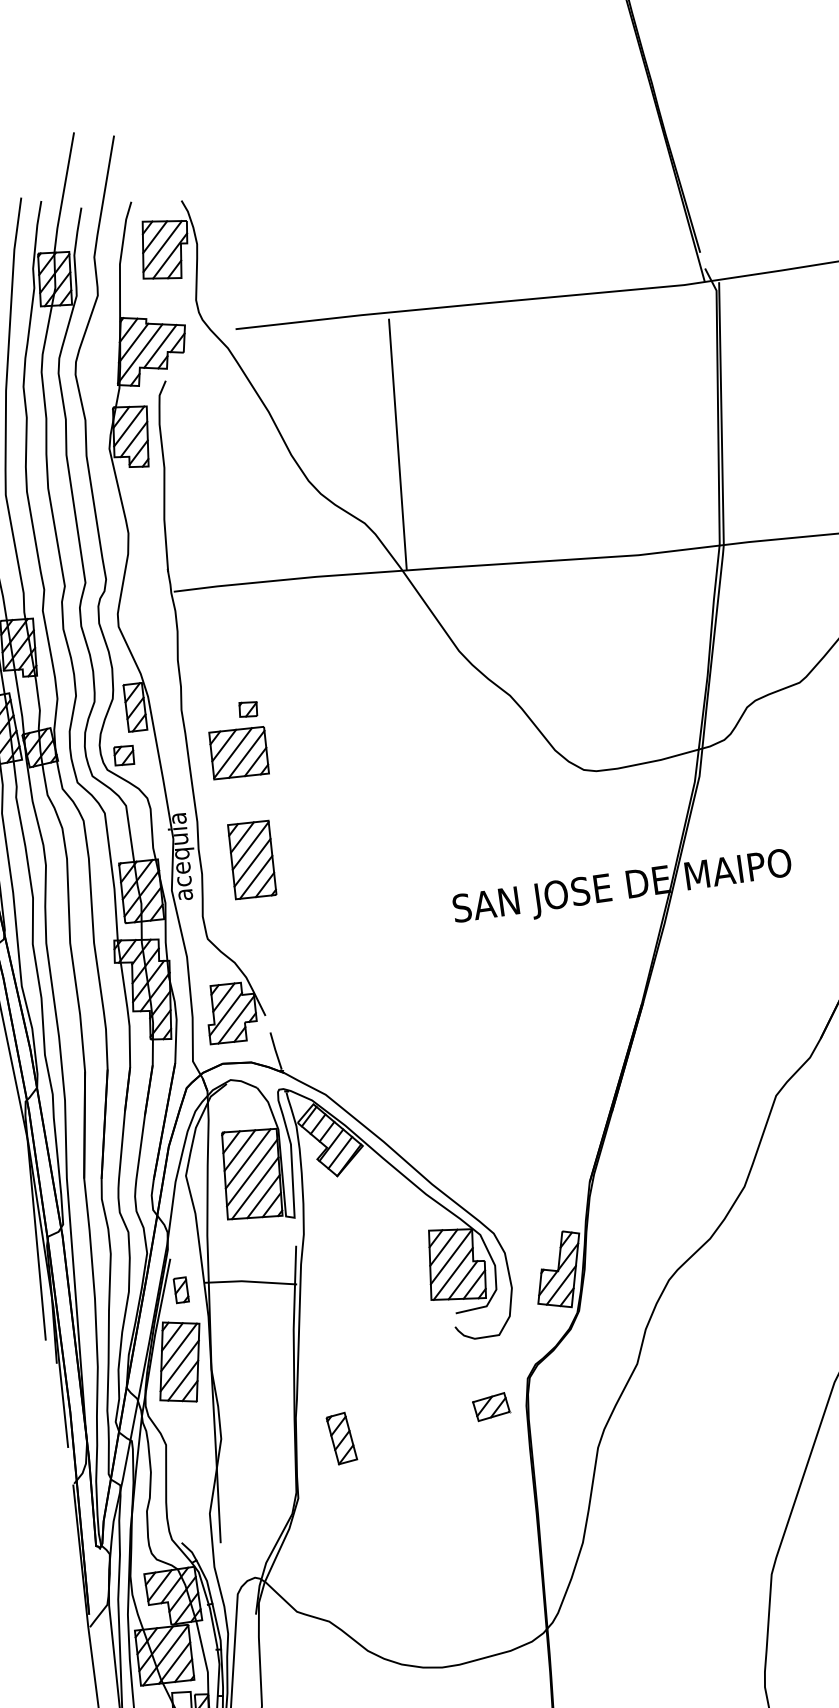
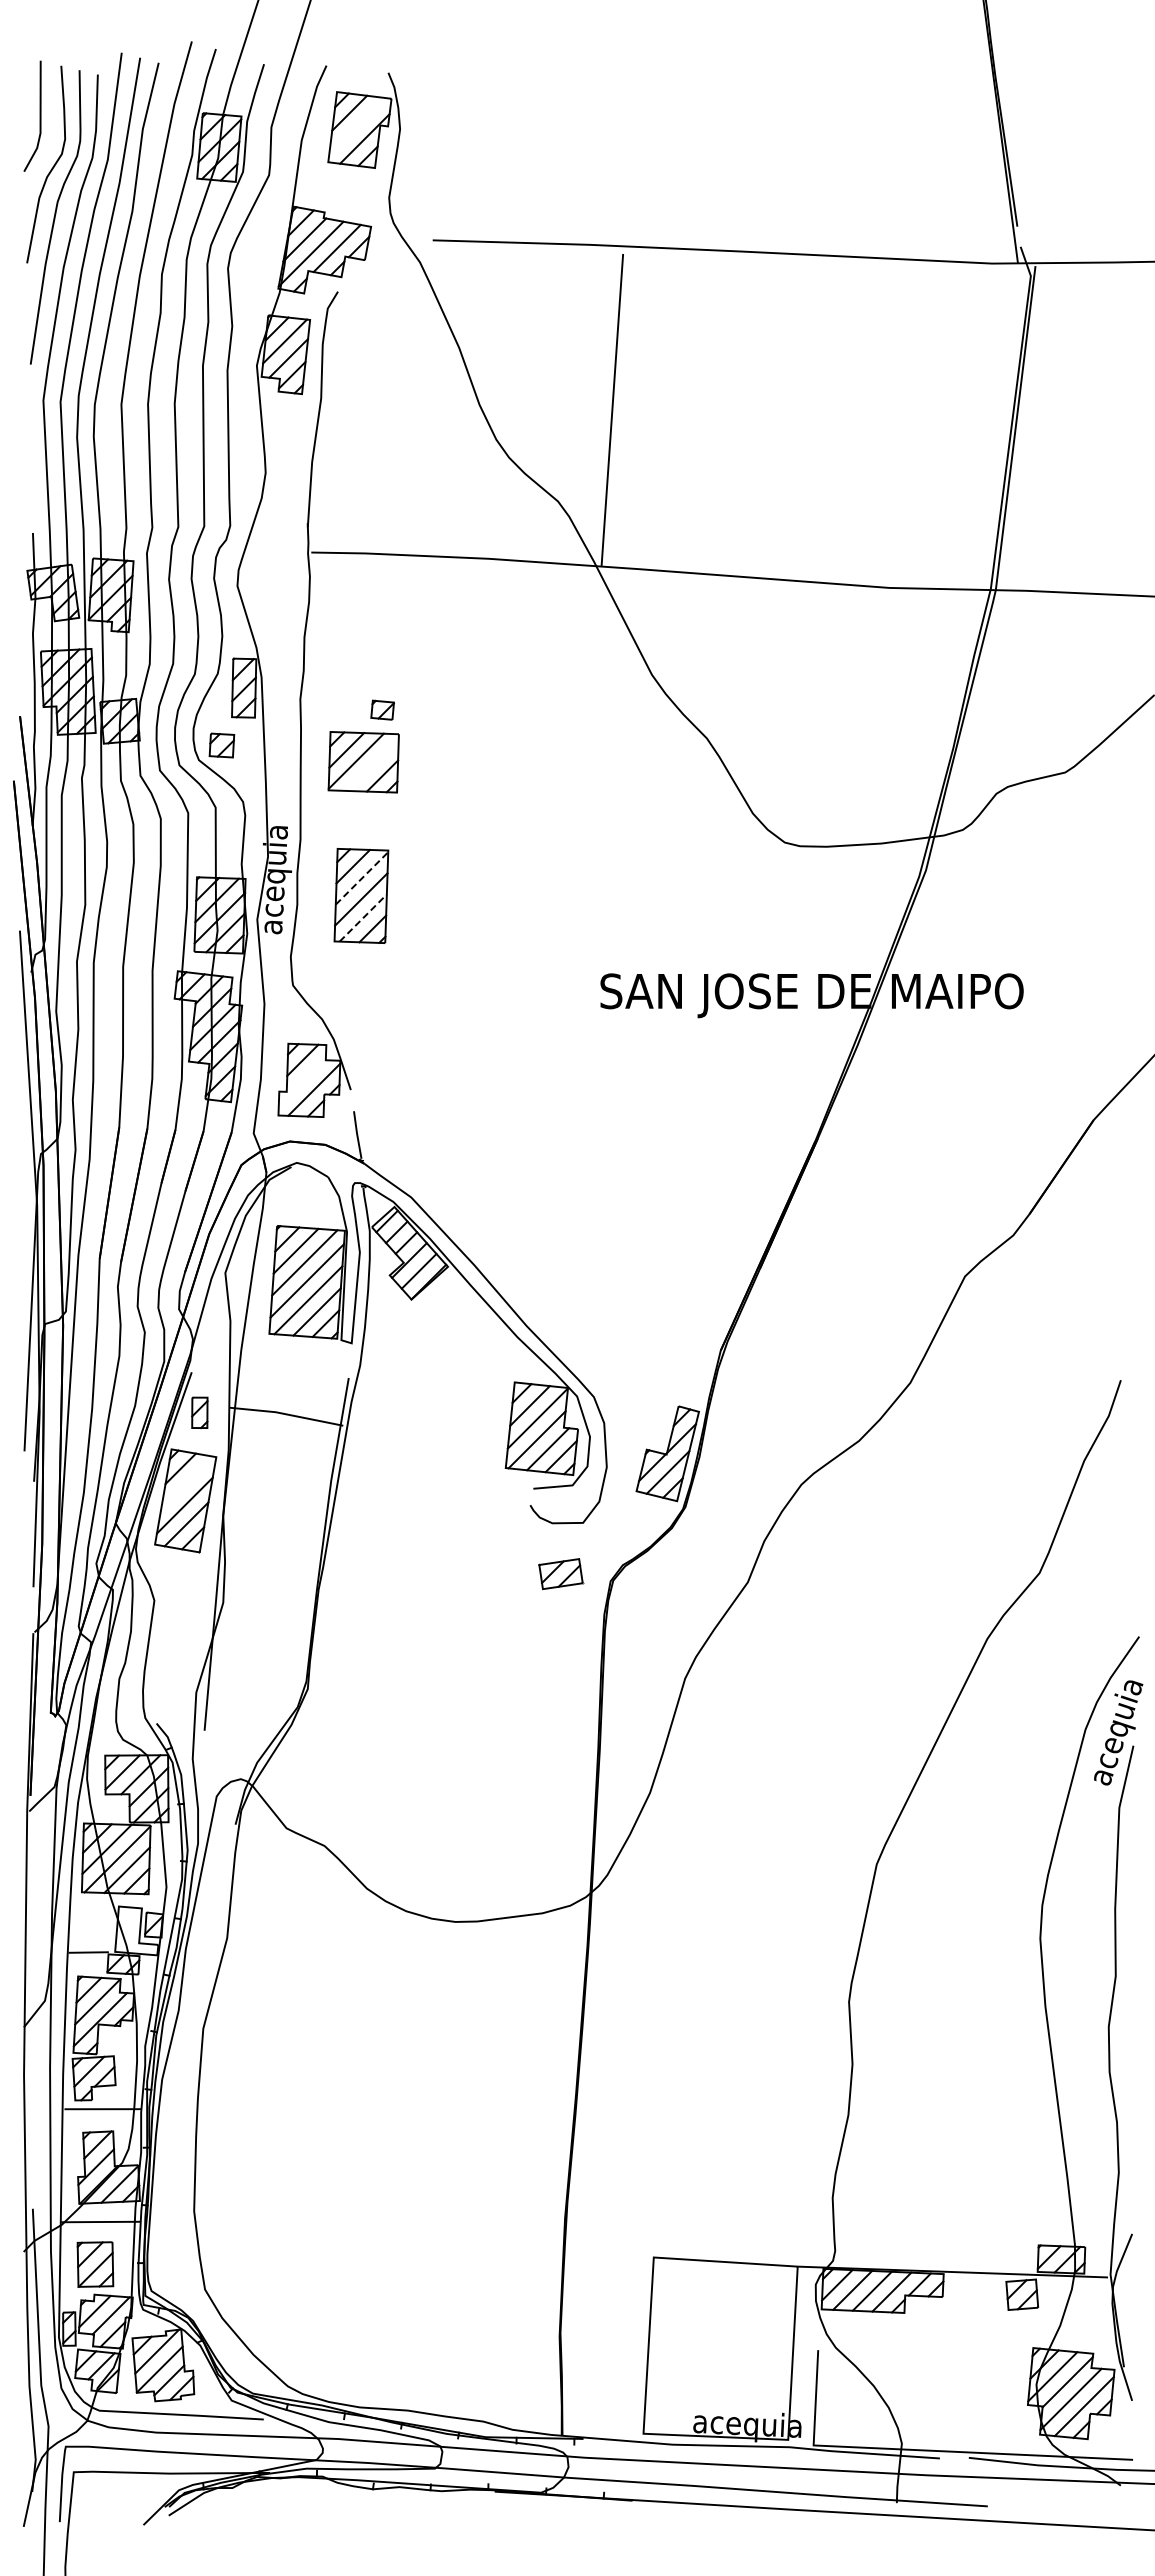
line: (162, 246) -> (357, 126), removed
line: (246, 753) -> (372, 764), removed
line: (251, 845) -> (362, 878), solid -> dashed
line: (256, 876) -> (363, 917), solid -> dashed
line: (225, 1013) -> (301, 1080), removed
line: (179, 1347) -> (187, 1482), removed
part: (491, 1407) -> (561, 1574), moved
part: (341, 1438) -> (371, 1622), removed

